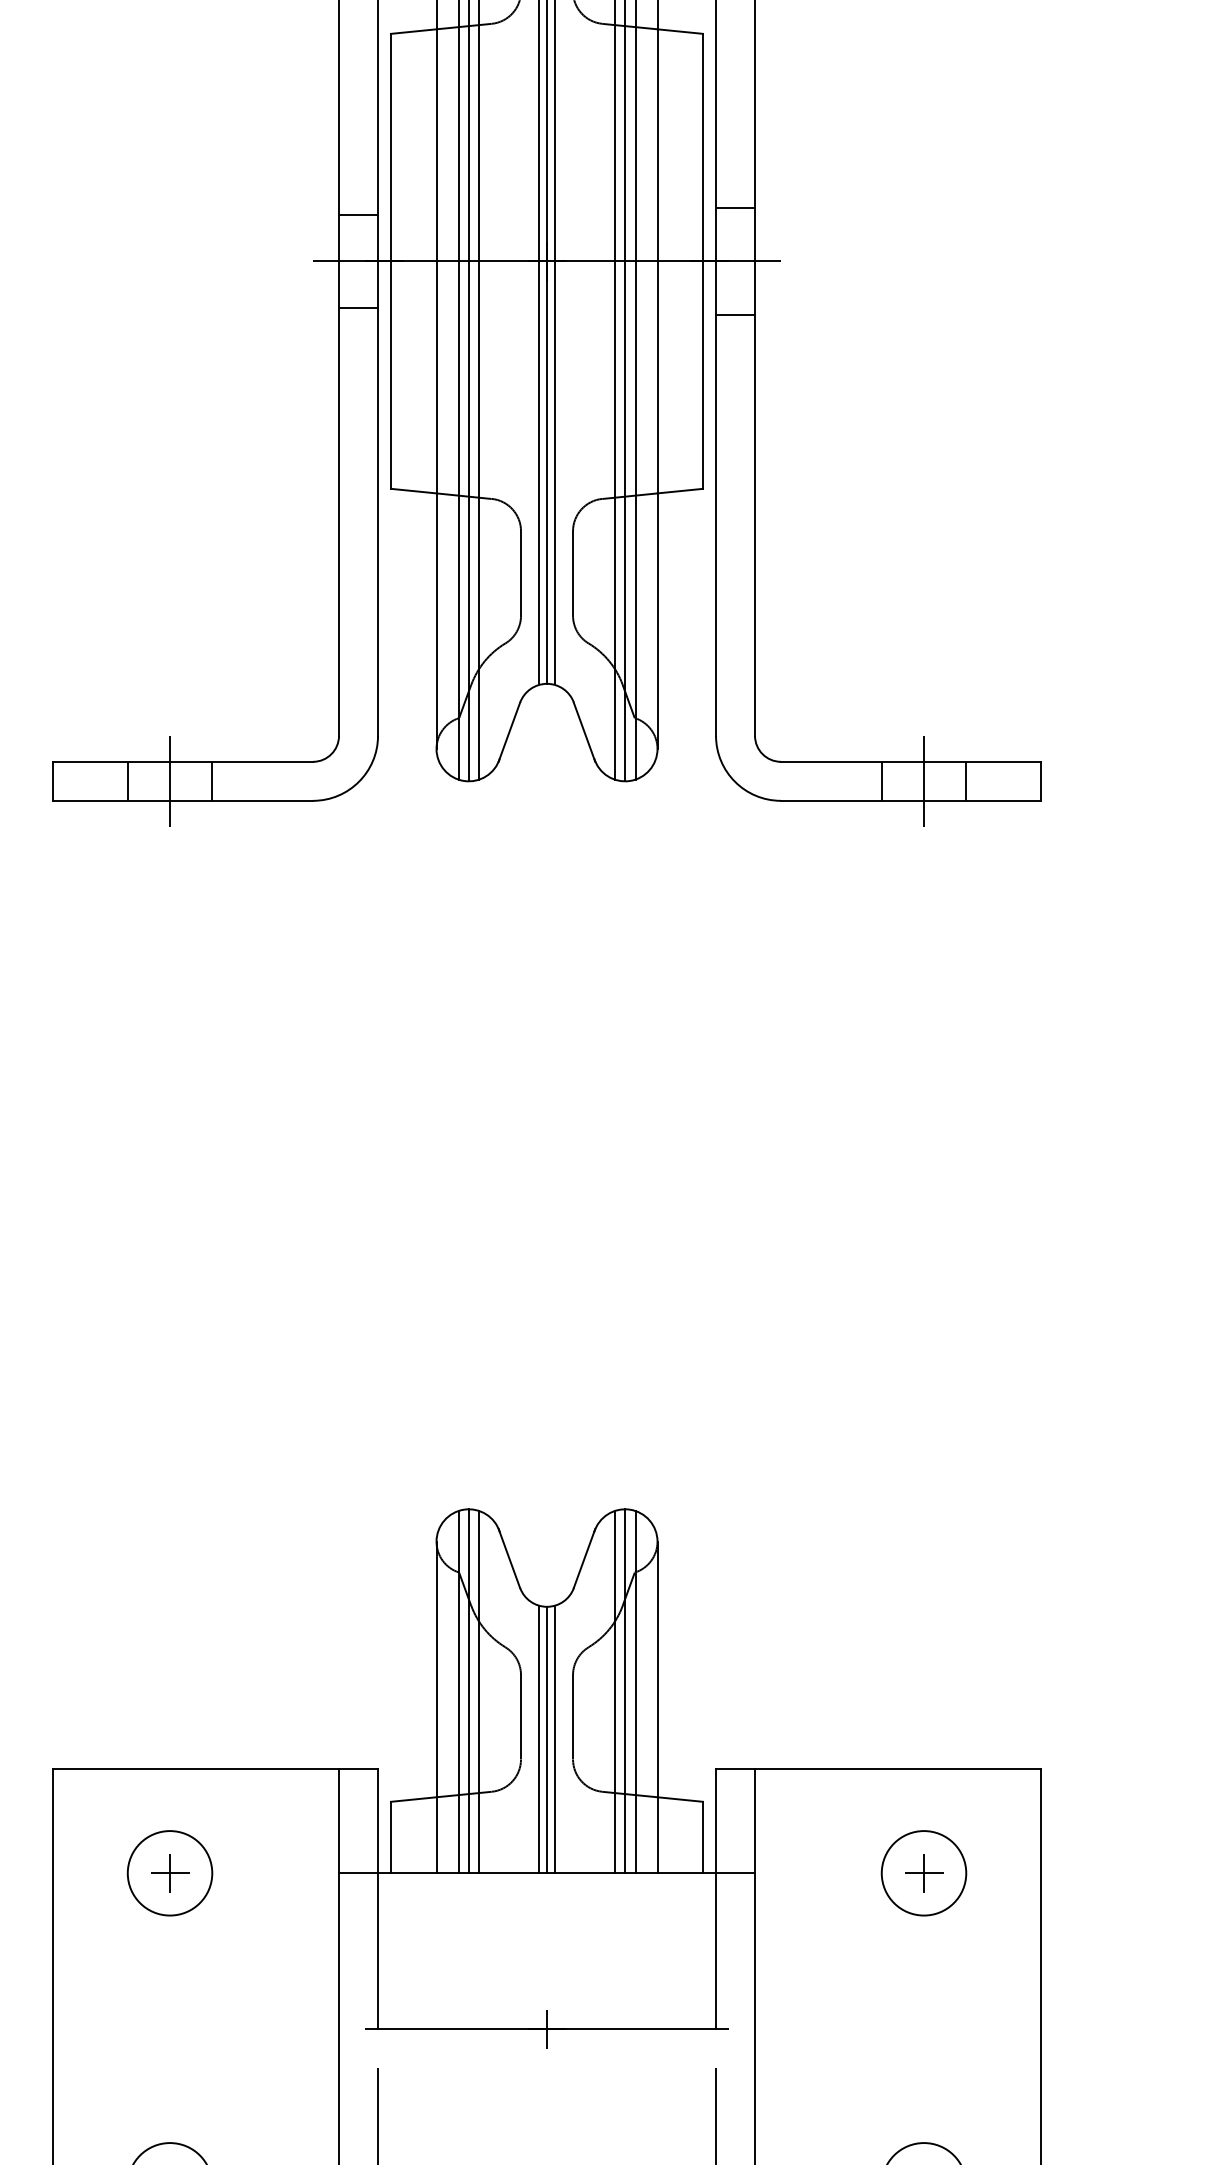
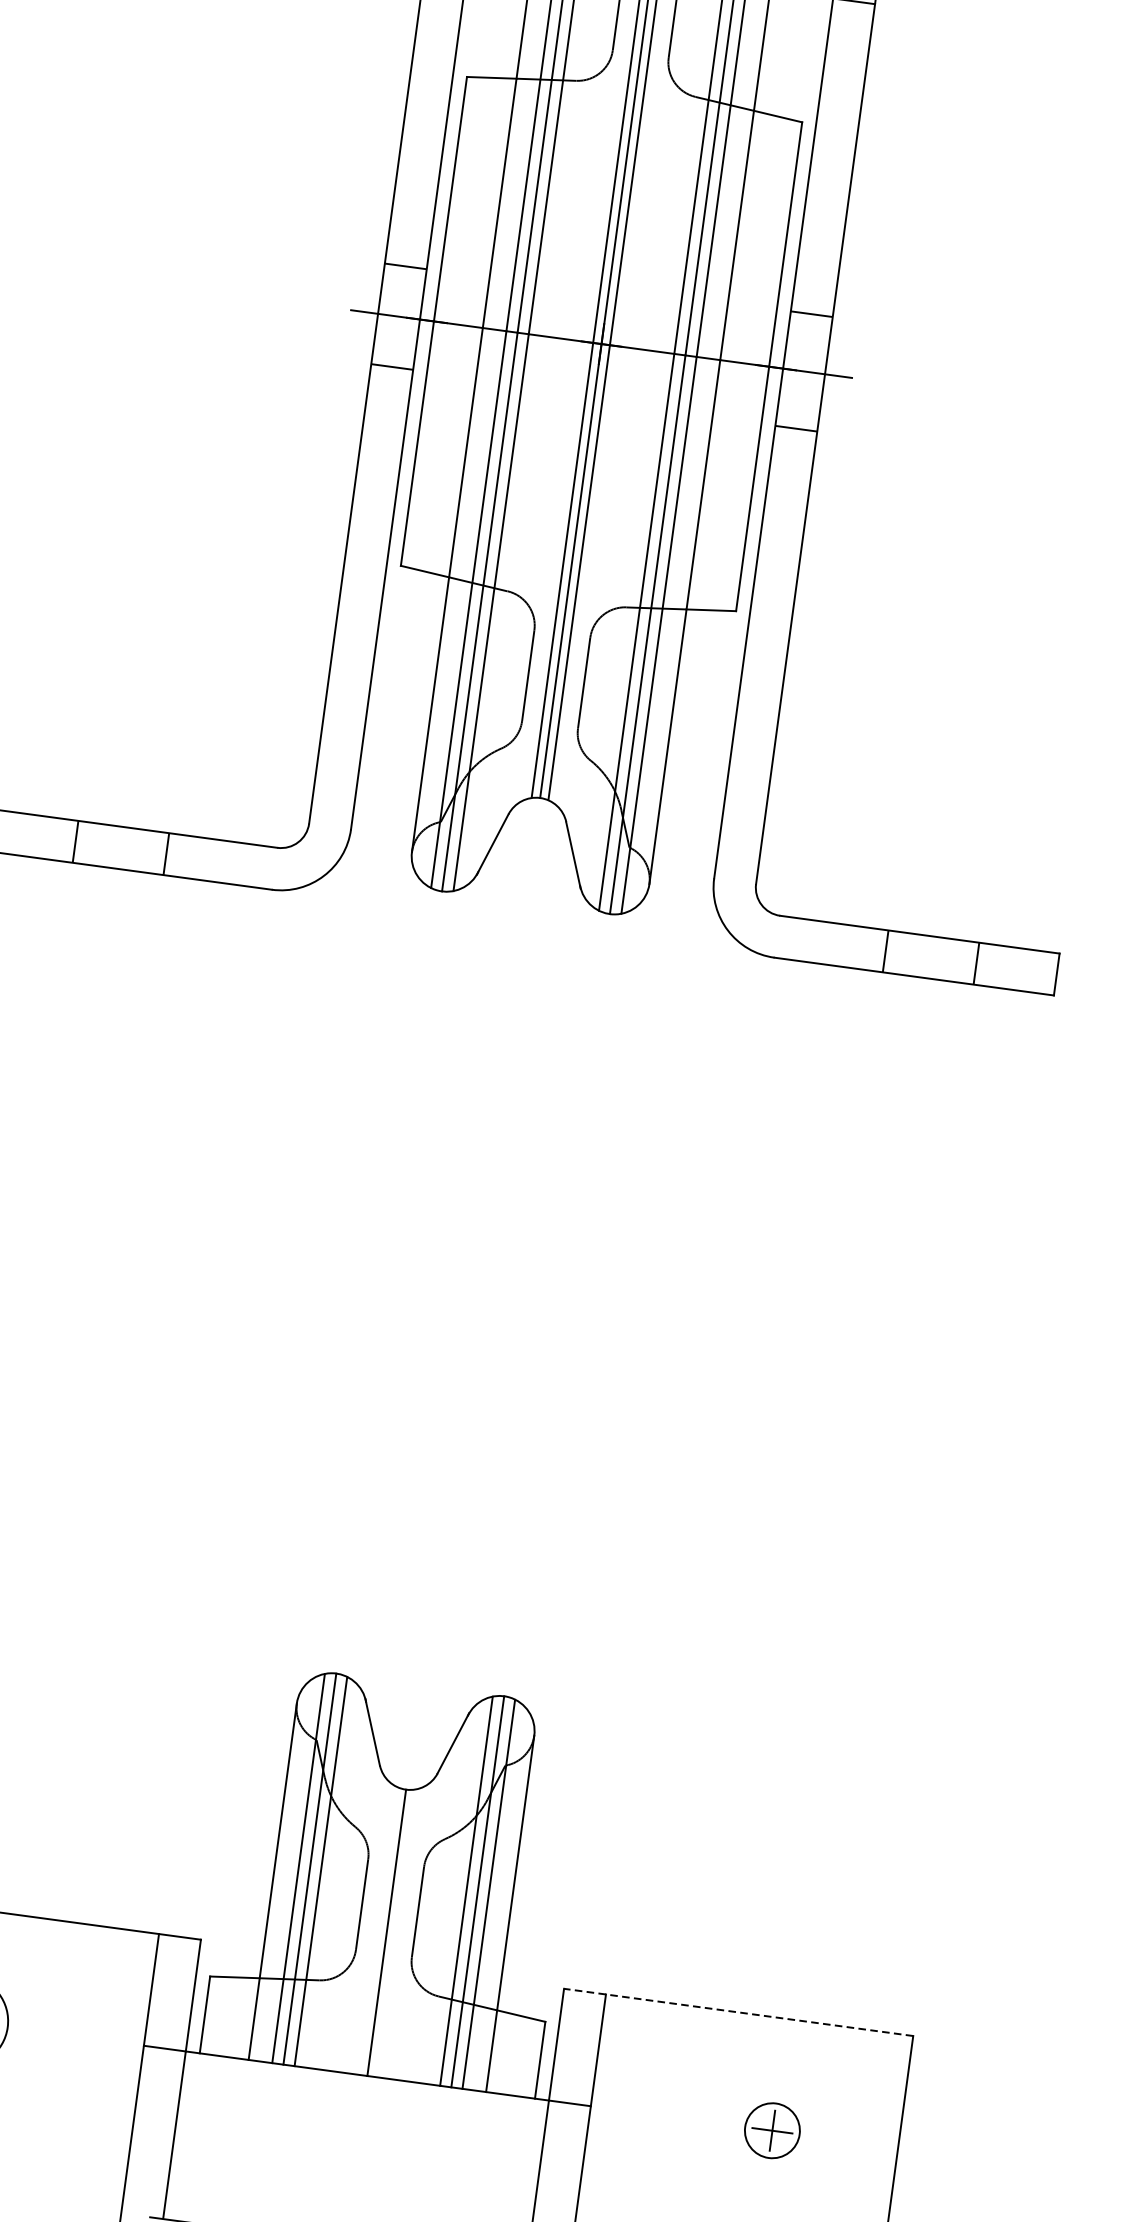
line: (170, 780) -> (121, 847), removed
line: (924, 780) -> (931, 956), removed
line: (539, 1739) -> (378, 1931), removed
line: (554, 1739) -> (394, 1933), removed
line: (878, 1769) -> (738, 2012), solid -> dashed
circle: (923, 1873) -> (771, 2130), size x0.6

